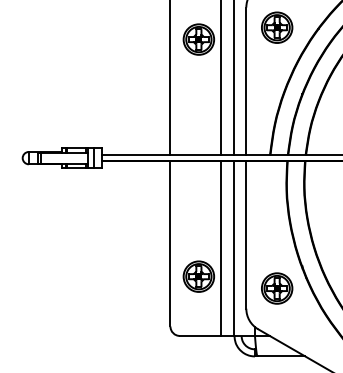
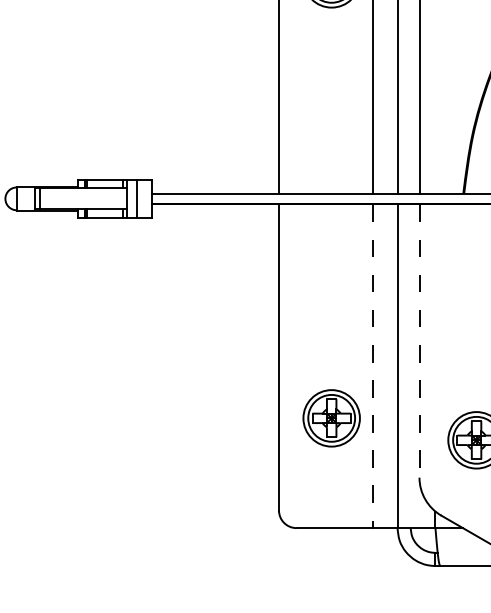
line: (246, 234) -> (419, 340), solid -> dashed
line: (221, 249) -> (373, 368), solid -> dashed

